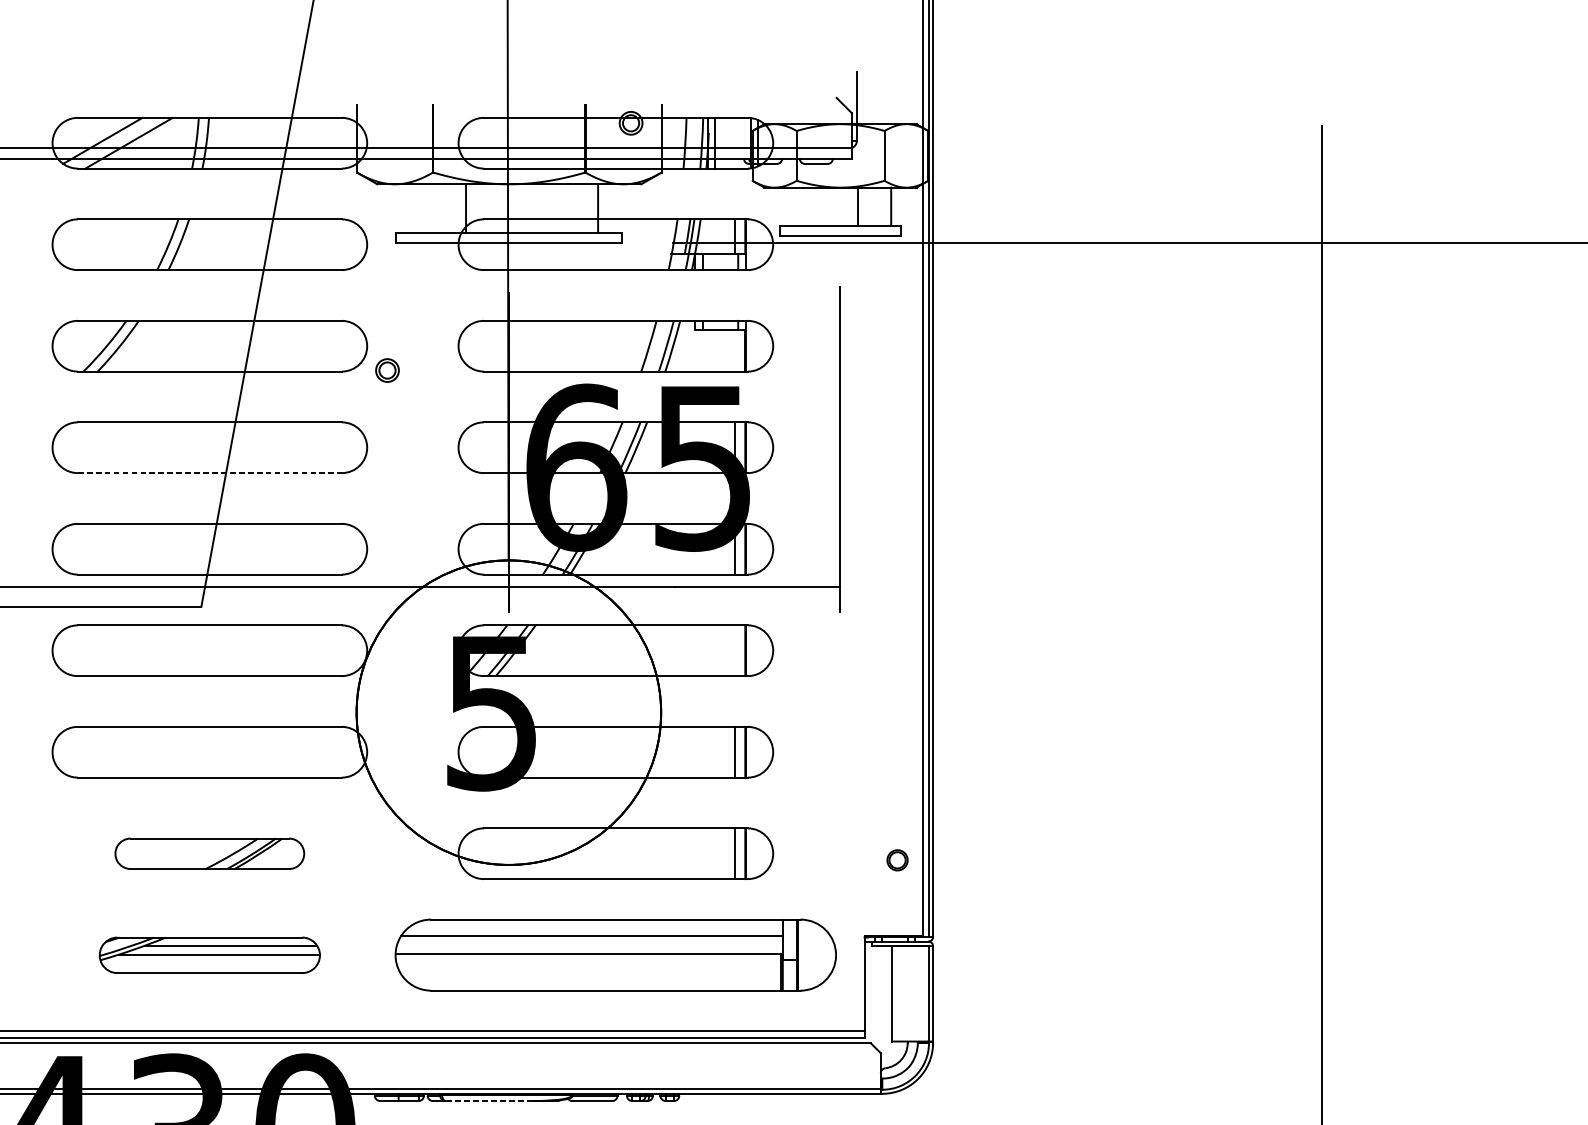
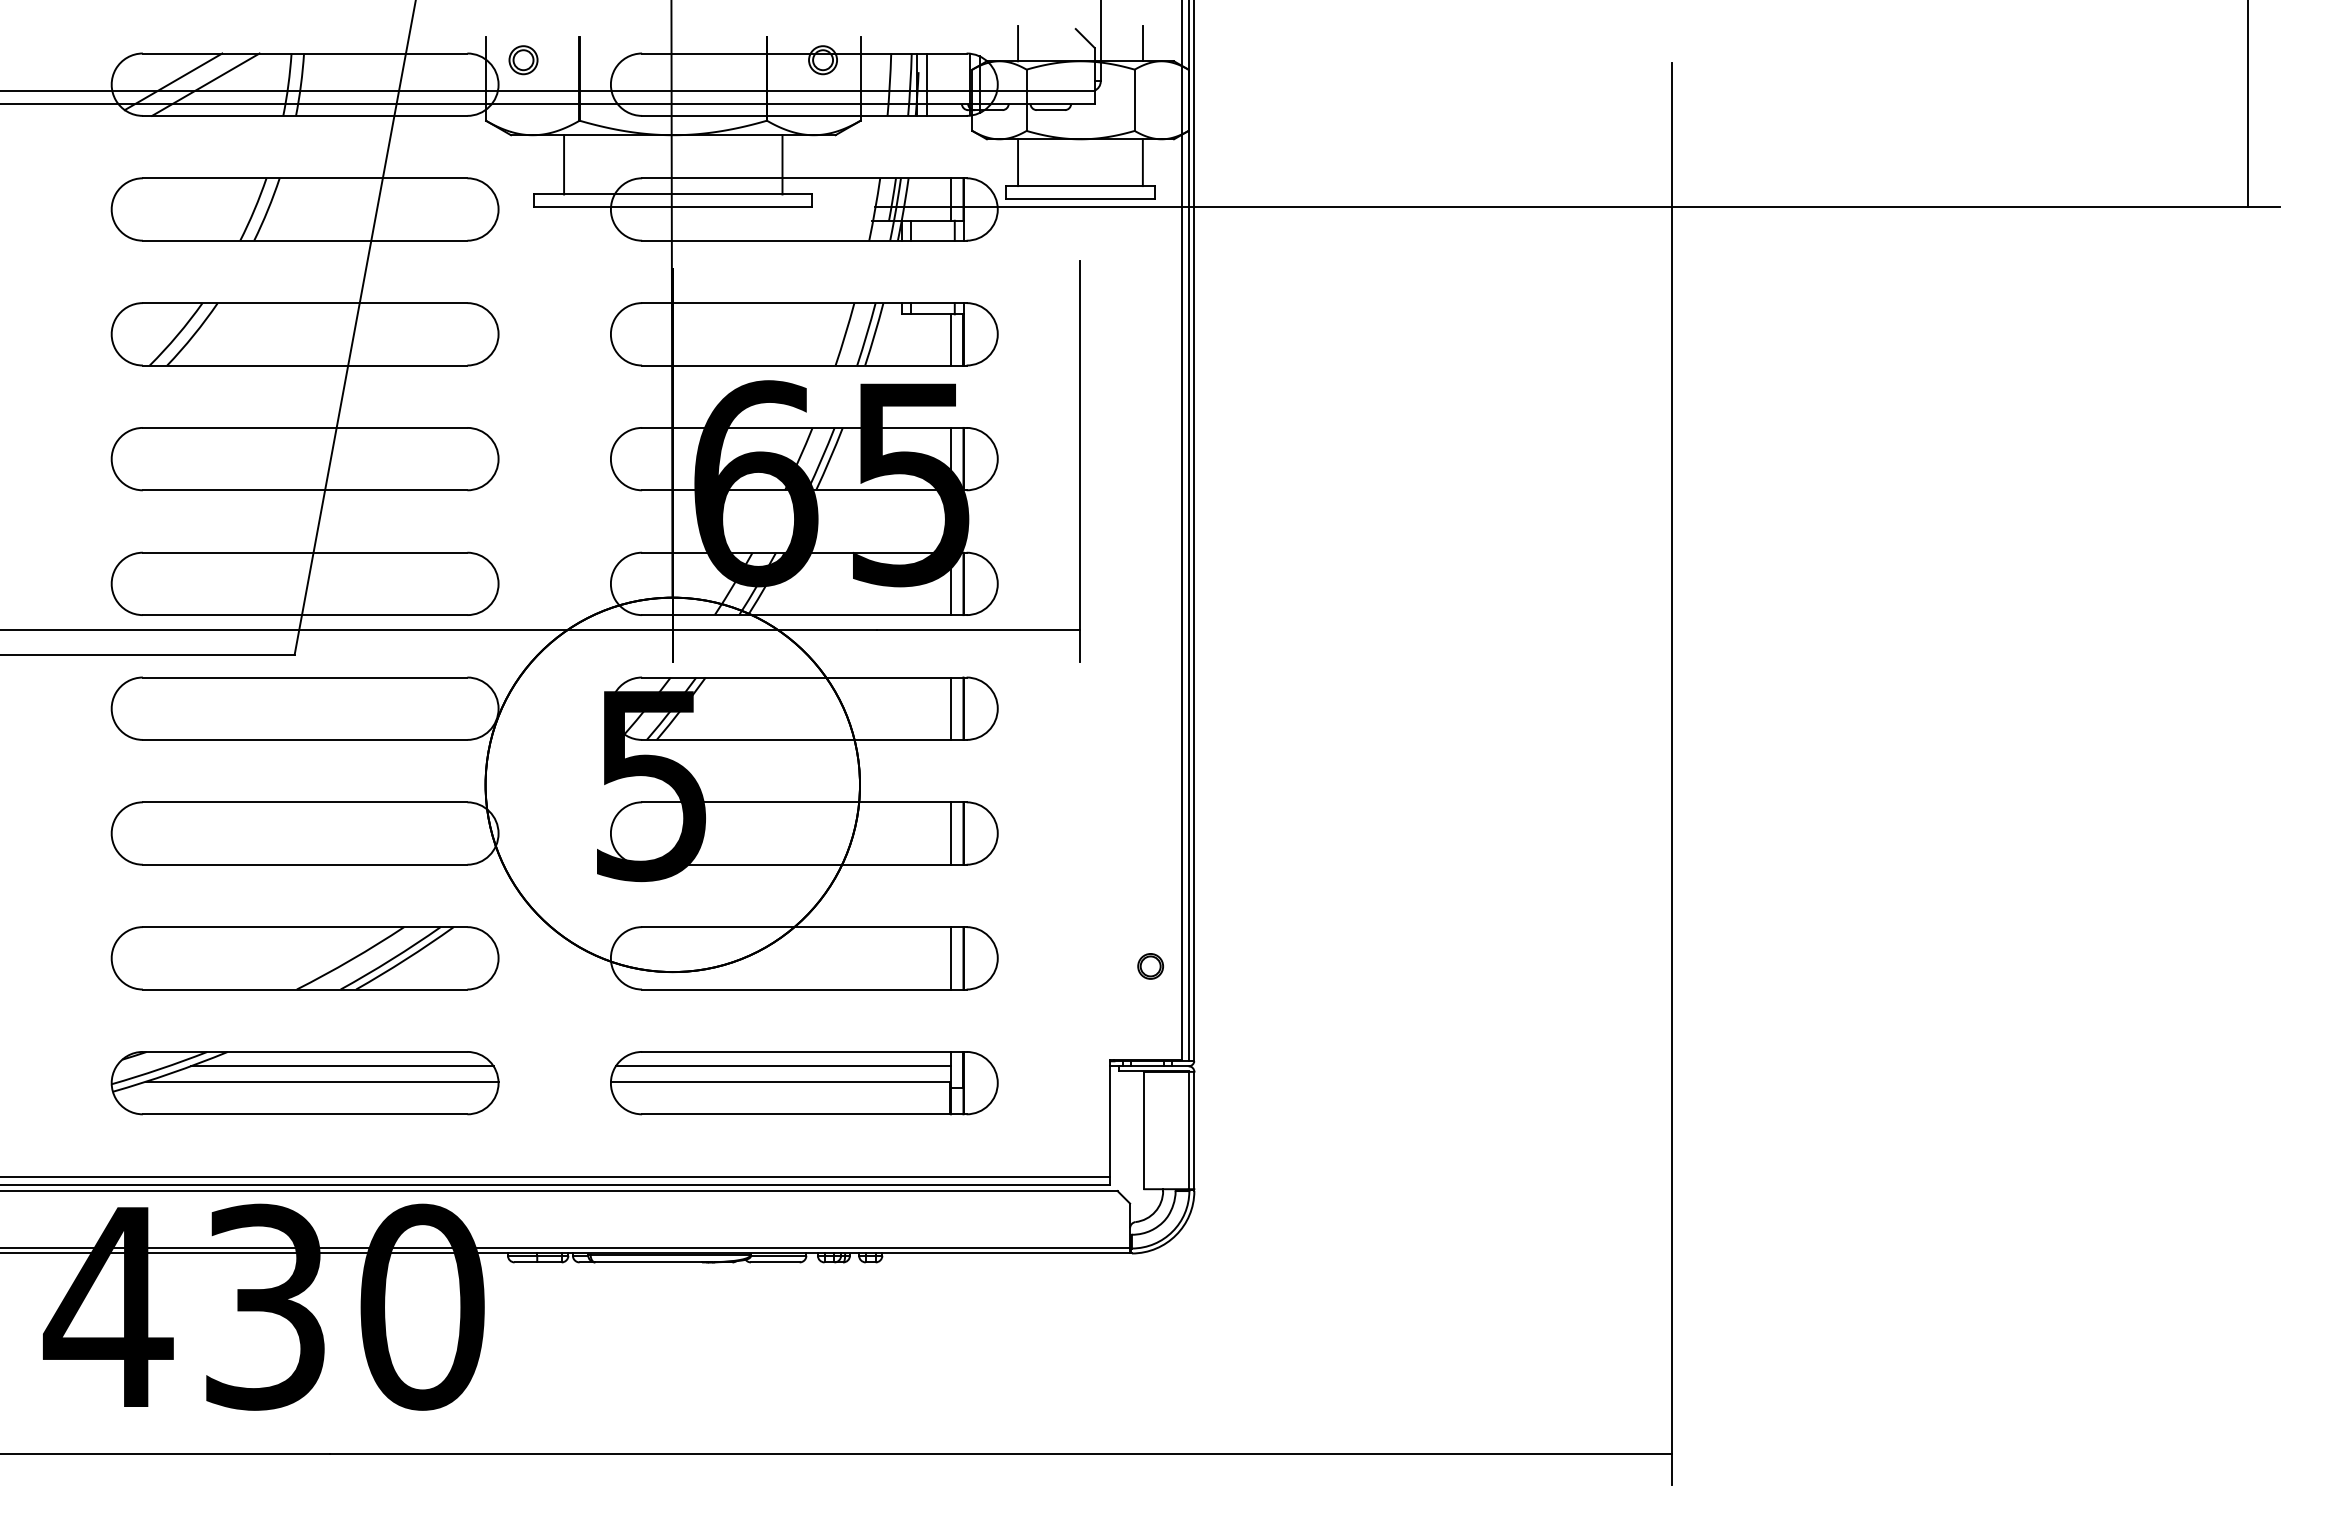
line: (790, 109) -> (1018, 43), added
line: (890, 109) -> (1142, 43), added
line: (858, 206) -> (1018, 162), moved
line: (466, 208) -> (564, 164), moved
line: (734, 350) -> (950, 339), added
part: (387, 370) -> (523, 60), moved
line: (210, 473) -> (305, 490), dashed -> solid
line: (734, 650) -> (950, 708), added
part: (209, 853) -> (304, 958), size x1.67
part: (209, 955) -> (304, 1083), size x1.43
part: (616, 955) -> (804, 1083), size x0.71
line: (489, 1101) -> (648, 1262), dashed -> solid

